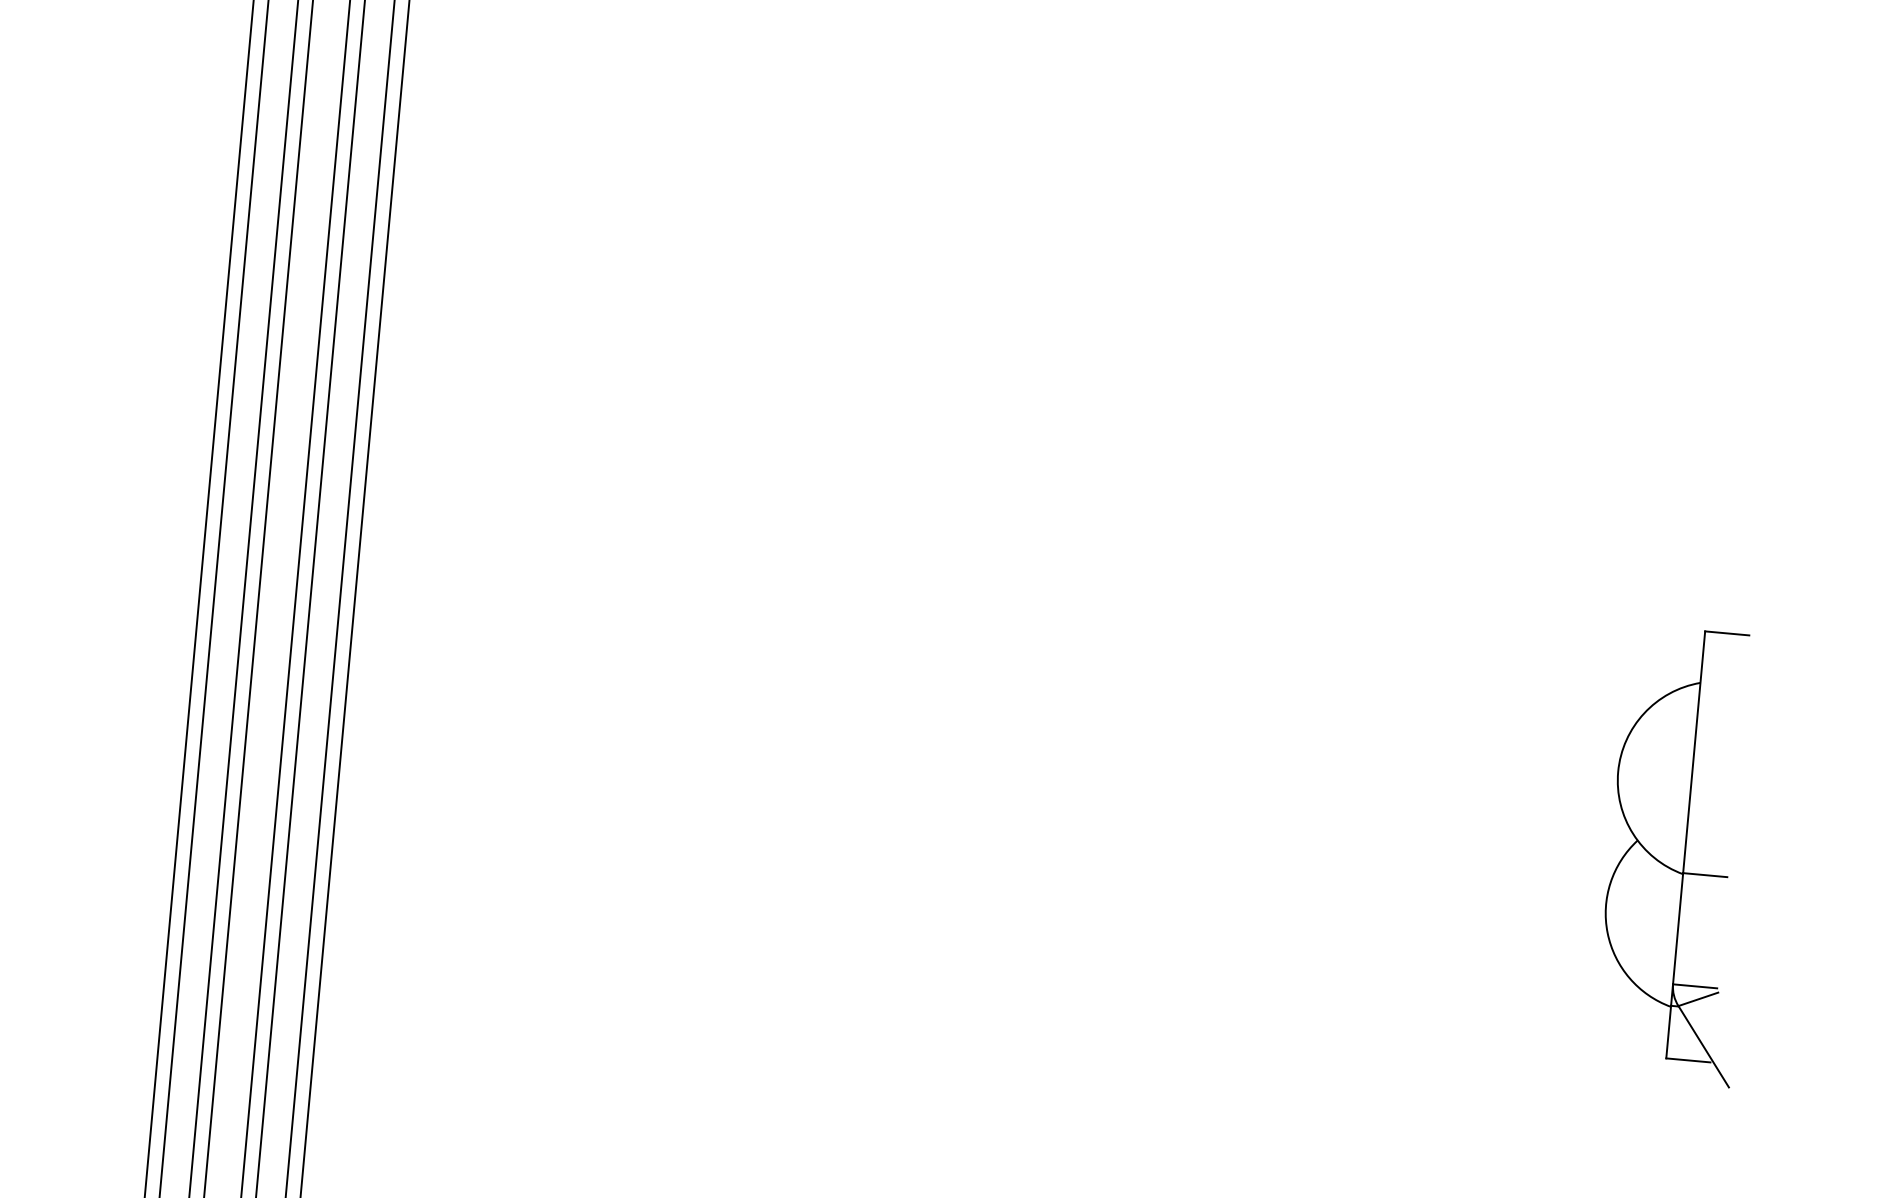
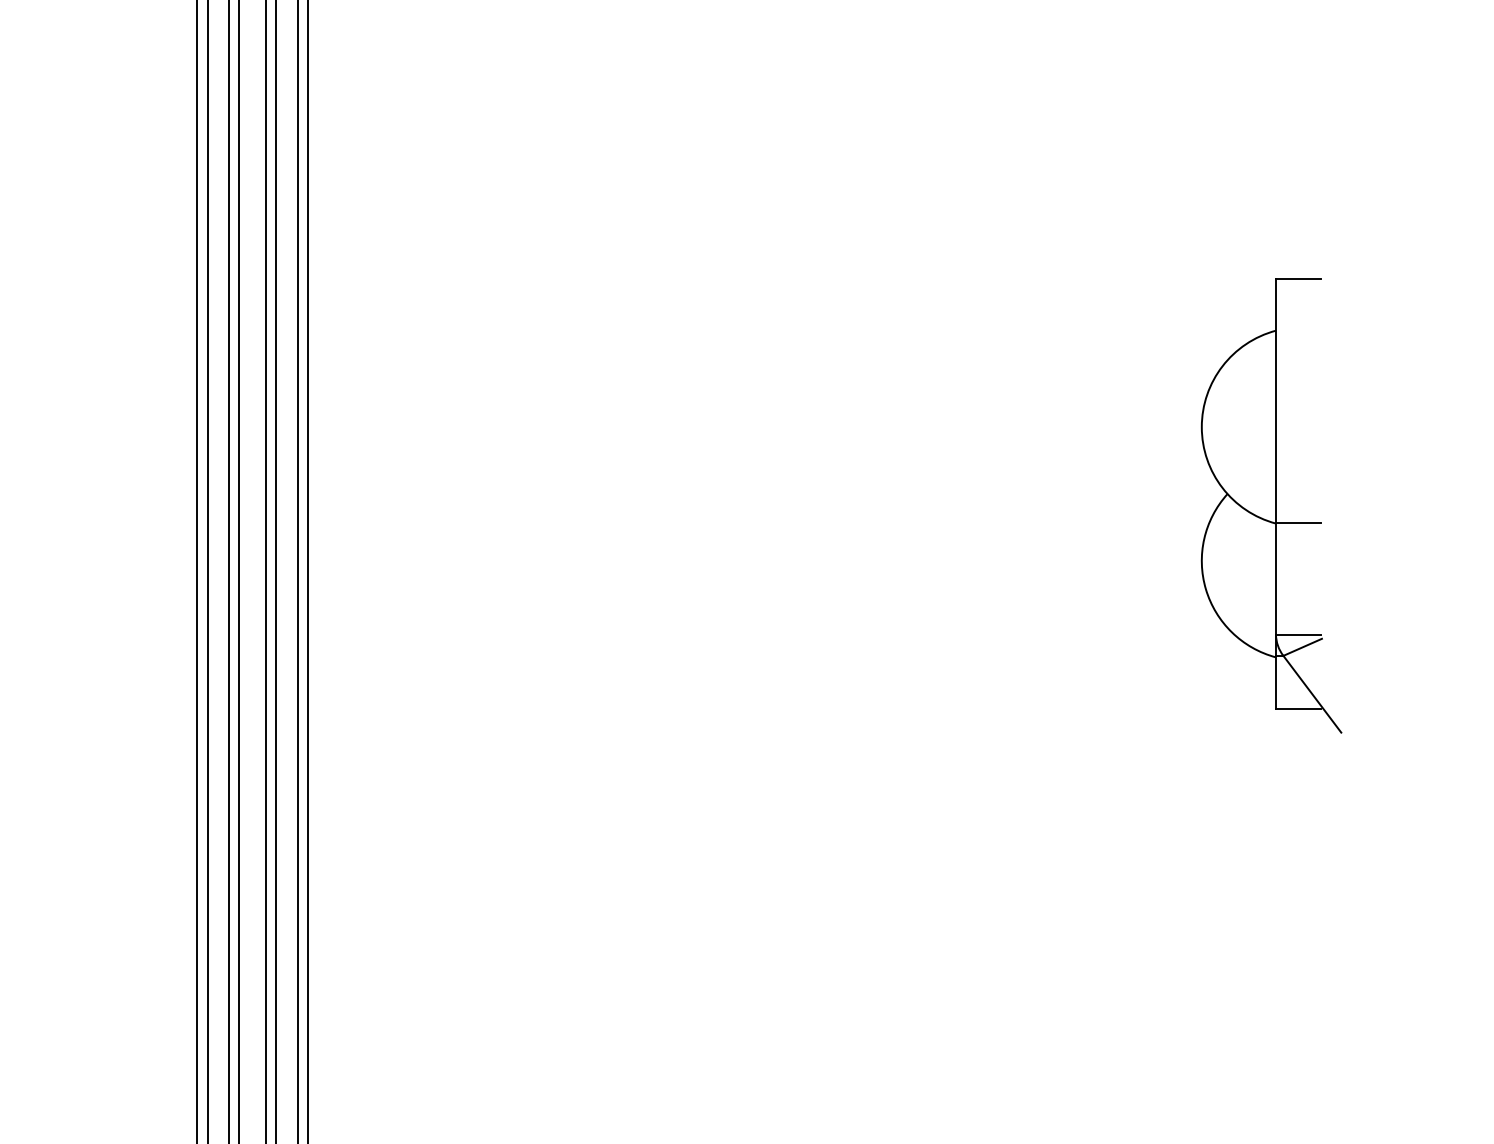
part: (1680, 855) -> (1271, 505), size x1.4

